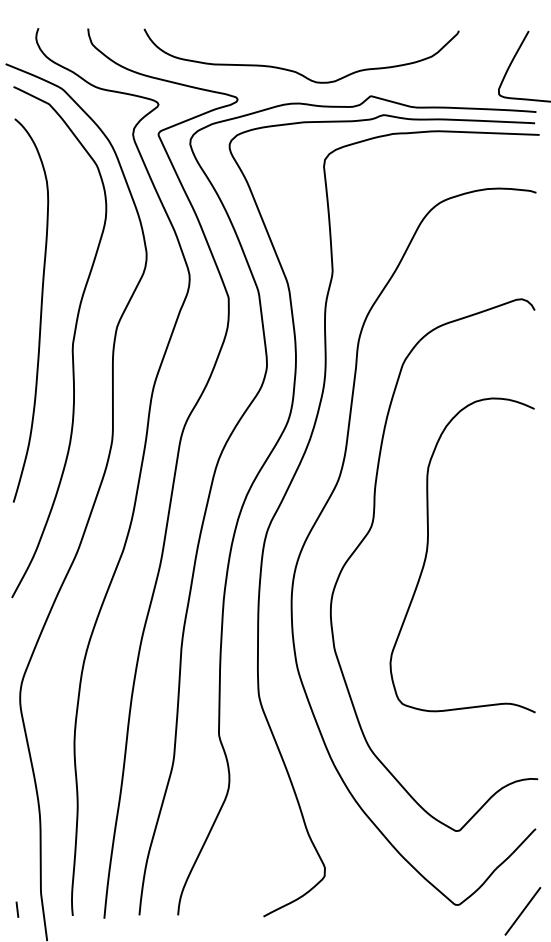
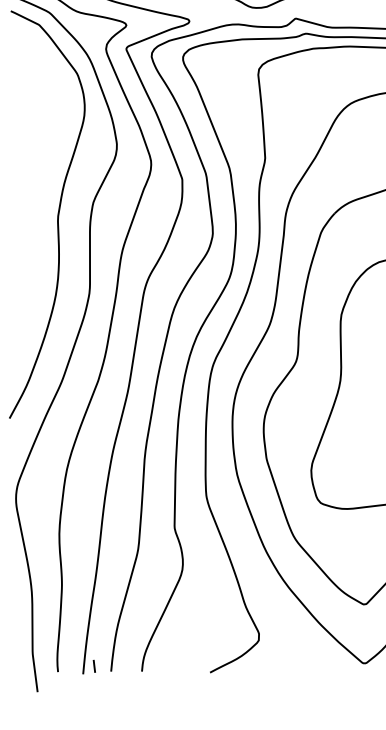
curve: (40, 310) -> (32, 189), removed
line: (17, 909) -> (94, 666), moved

